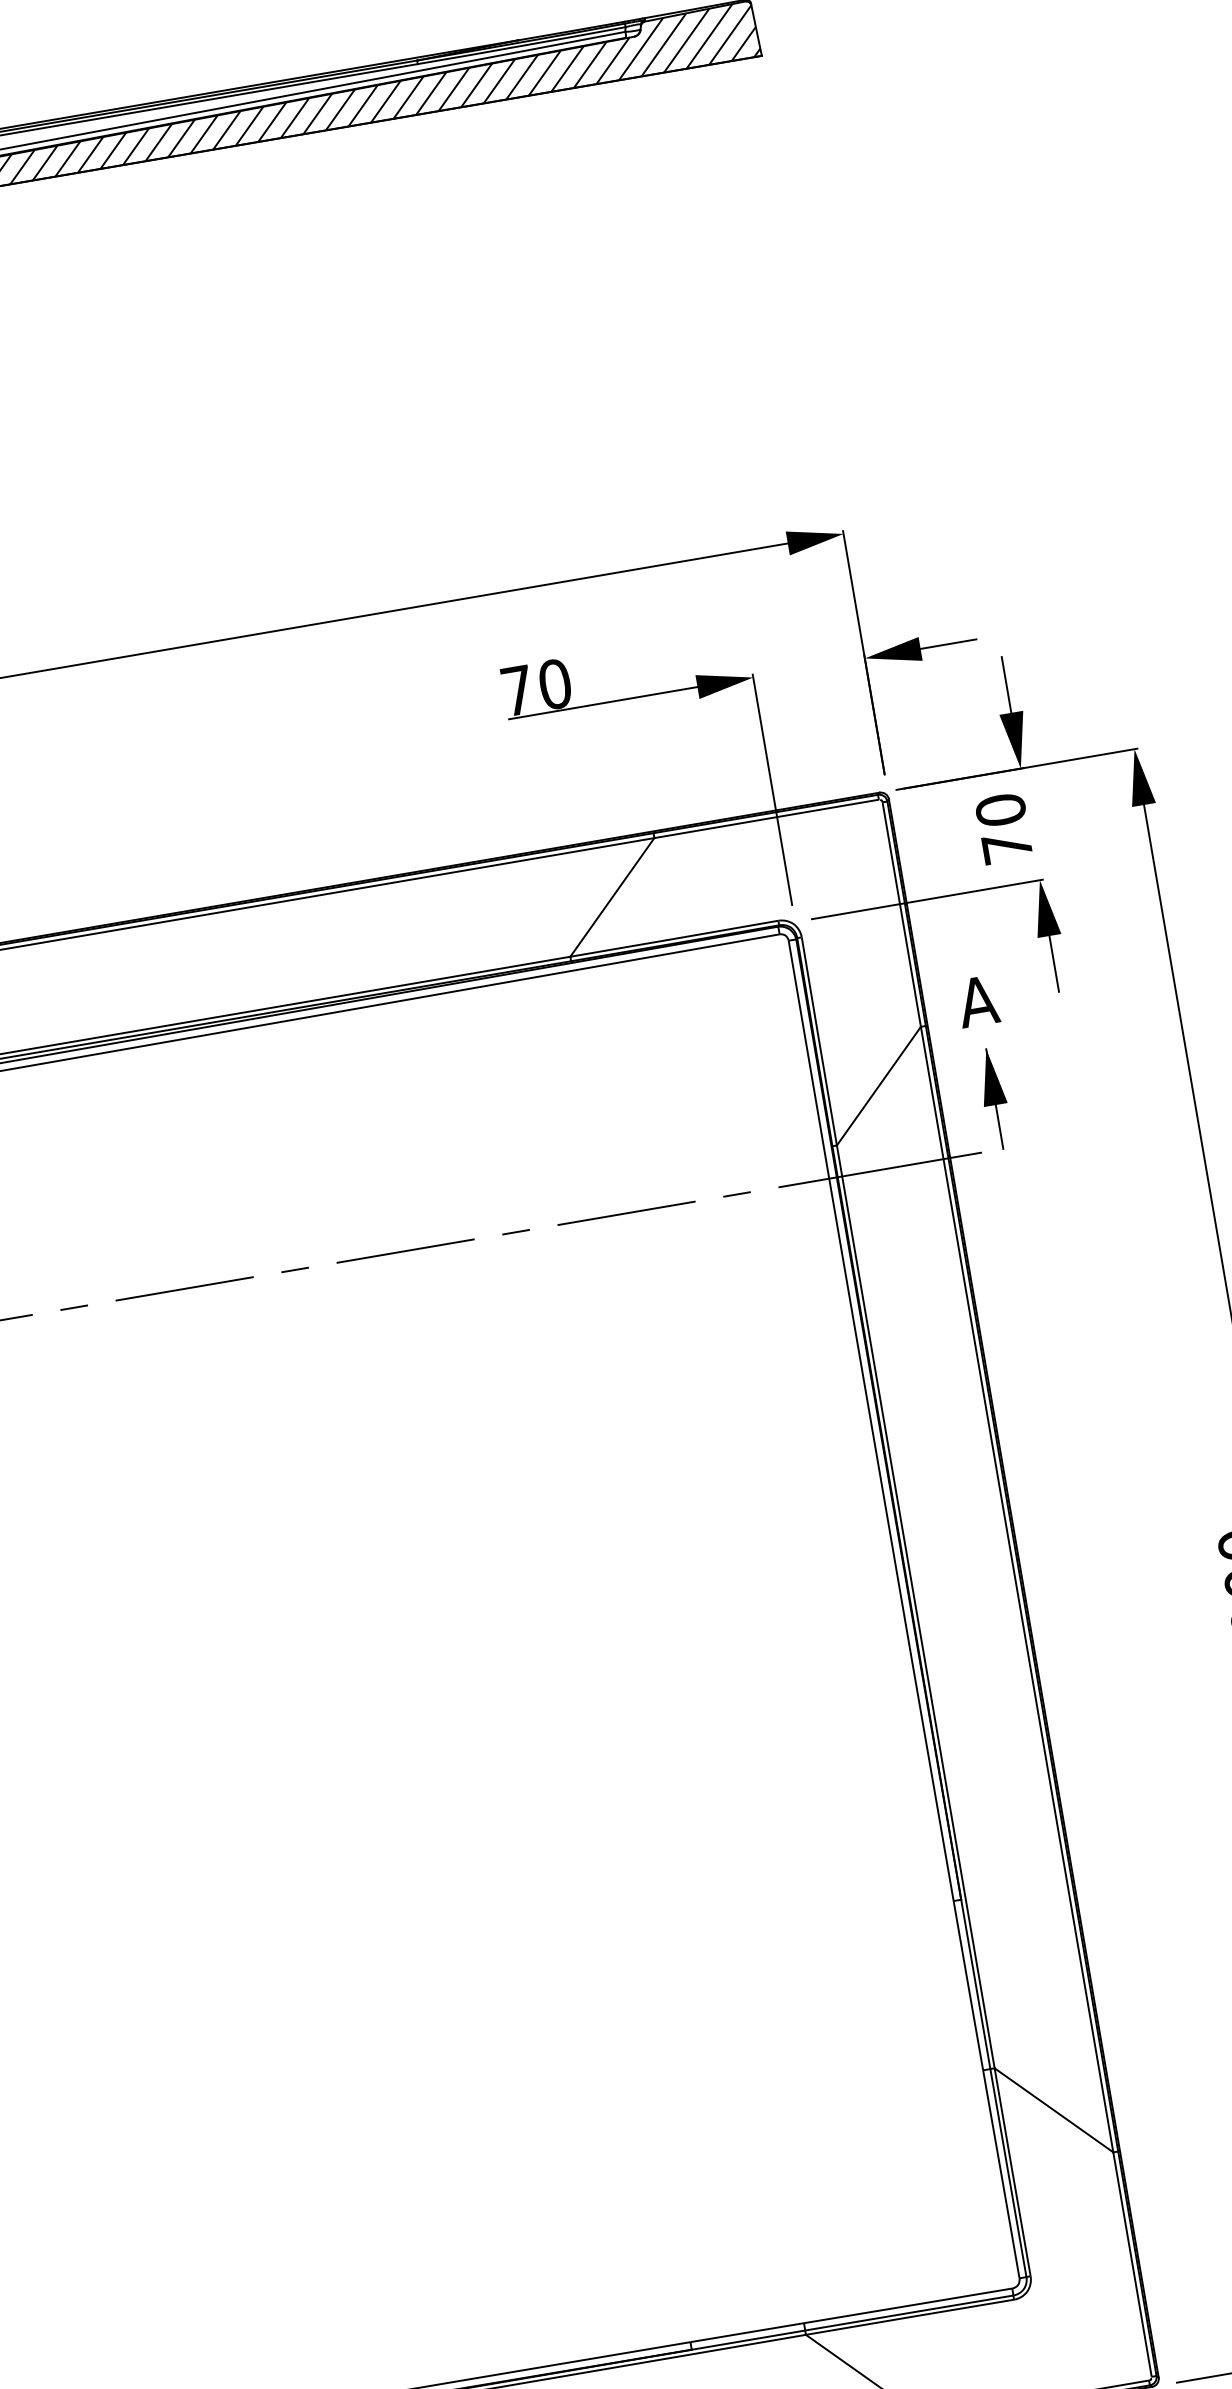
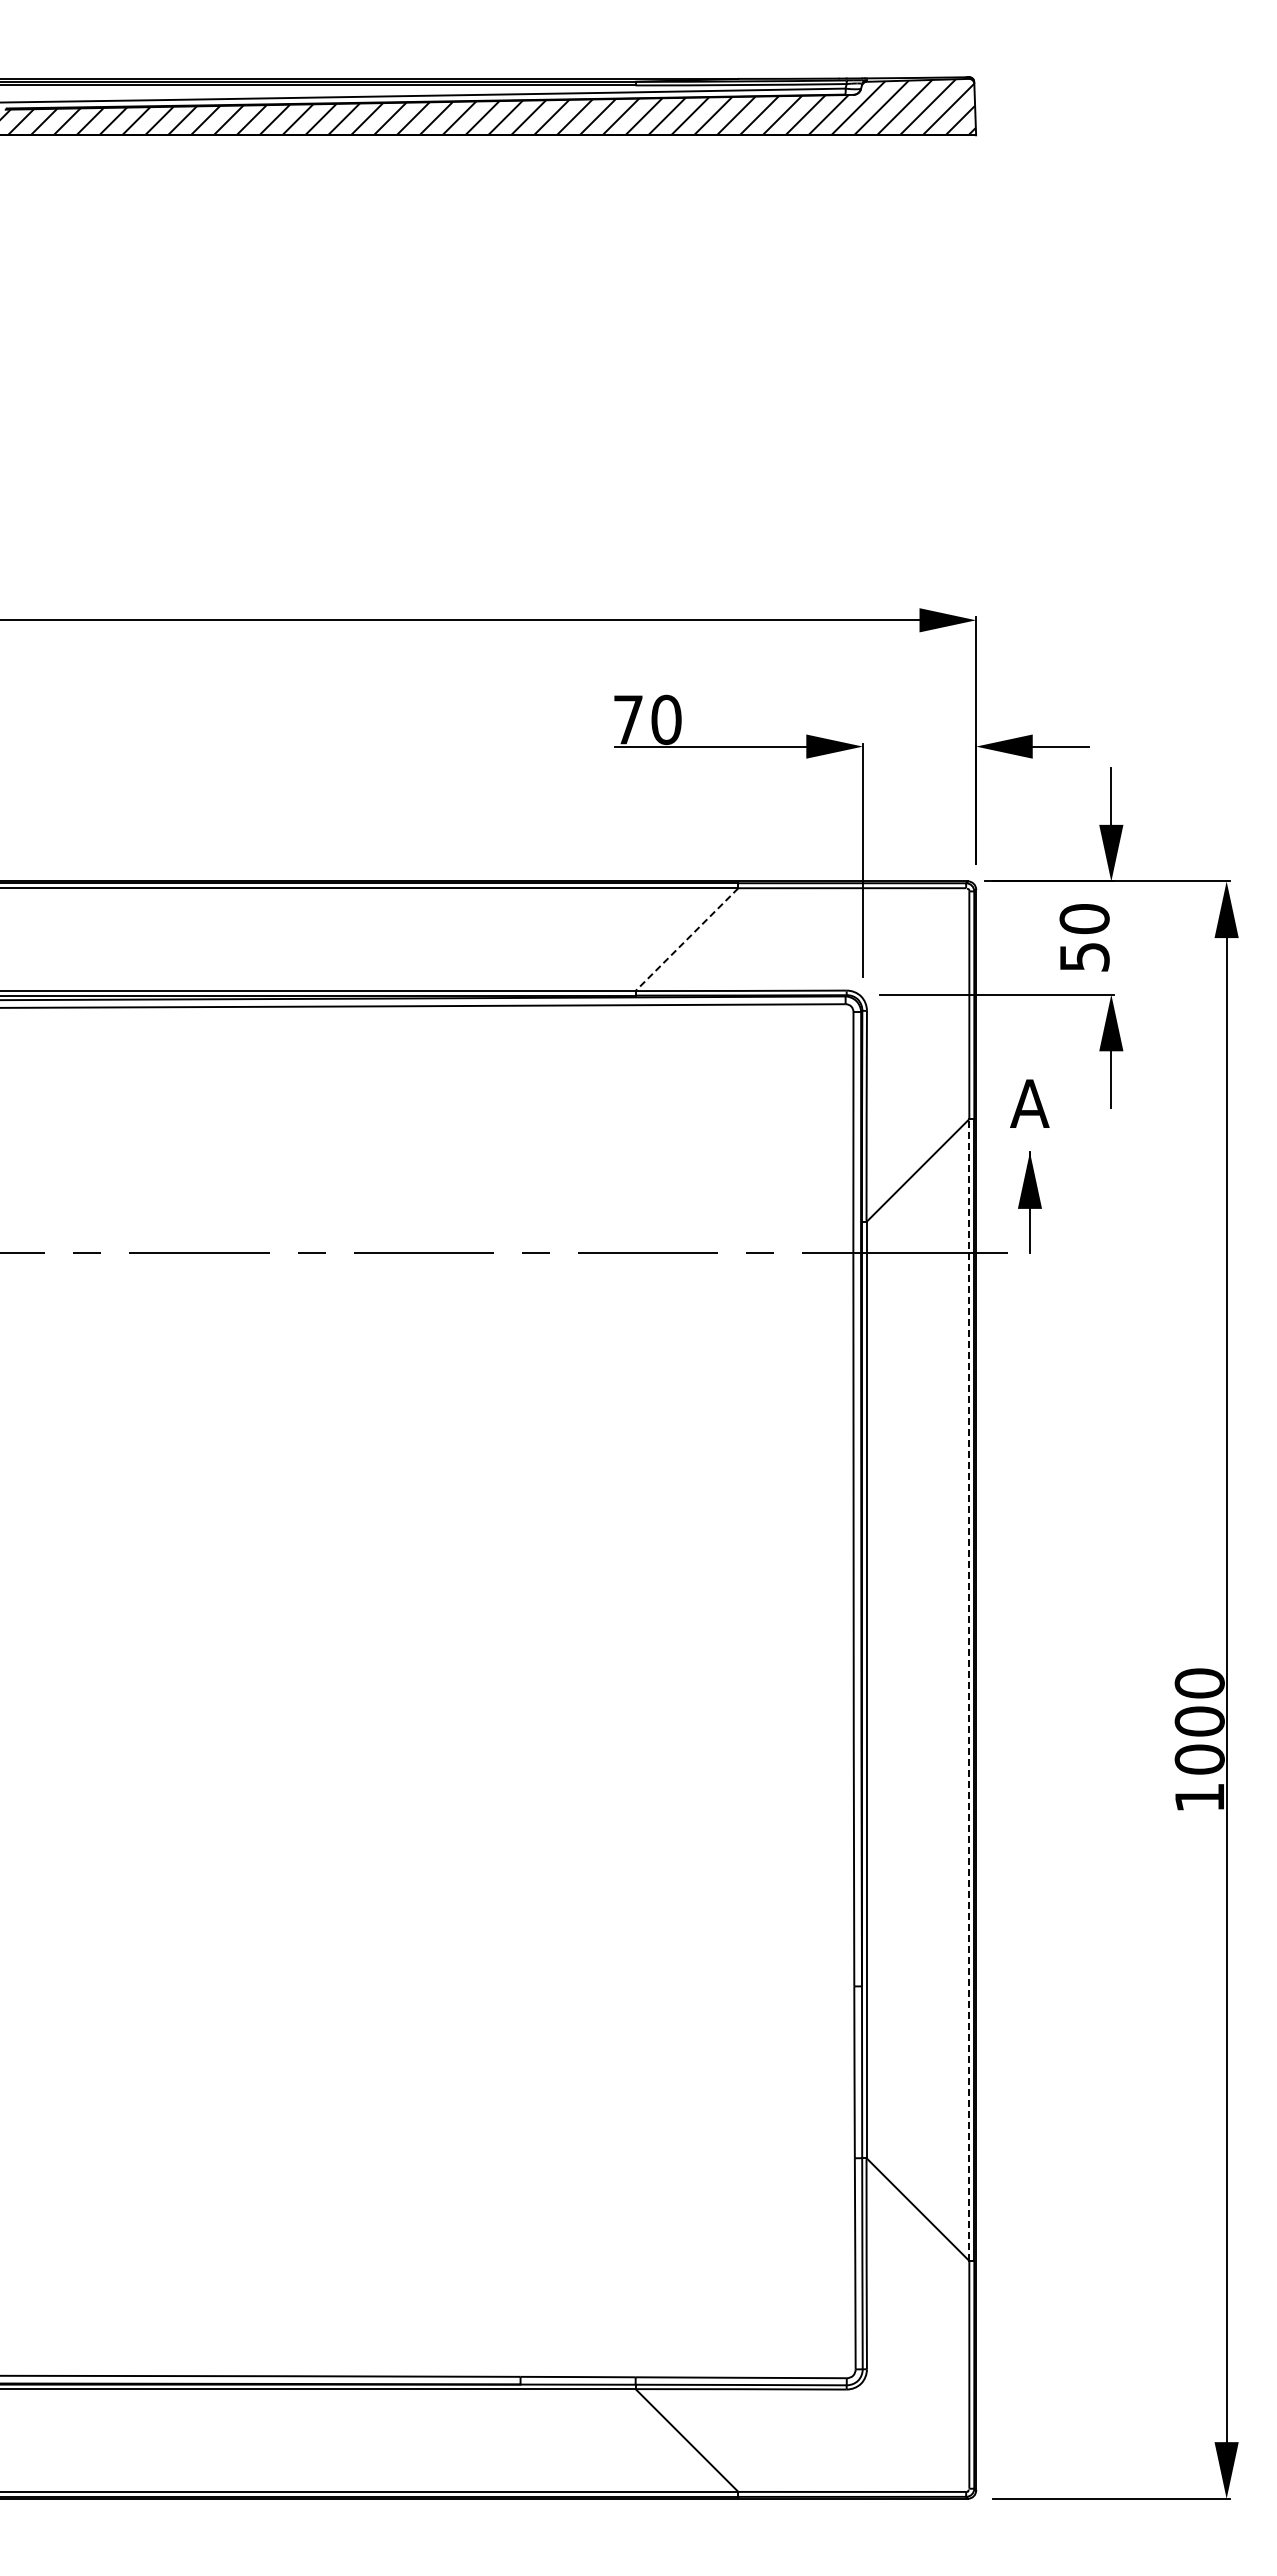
text: (1007, 848) -> (1084, 957), 70 -> 50
line: (611, 897) -> (686, 939), solid -> dashed
line: (1017, 1589) -> (969, 1690), solid -> dashed

